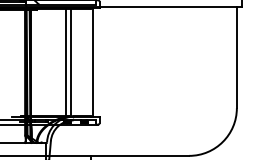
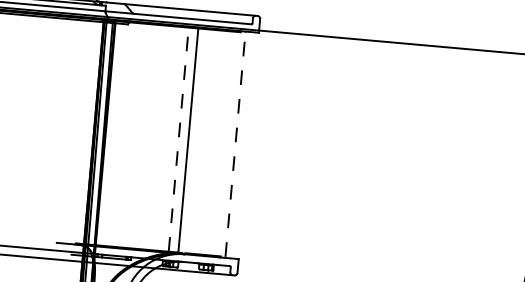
line: (65, 62) -> (177, 139), solid -> dashed
line: (93, 62) -> (236, 144), solid -> dashed

